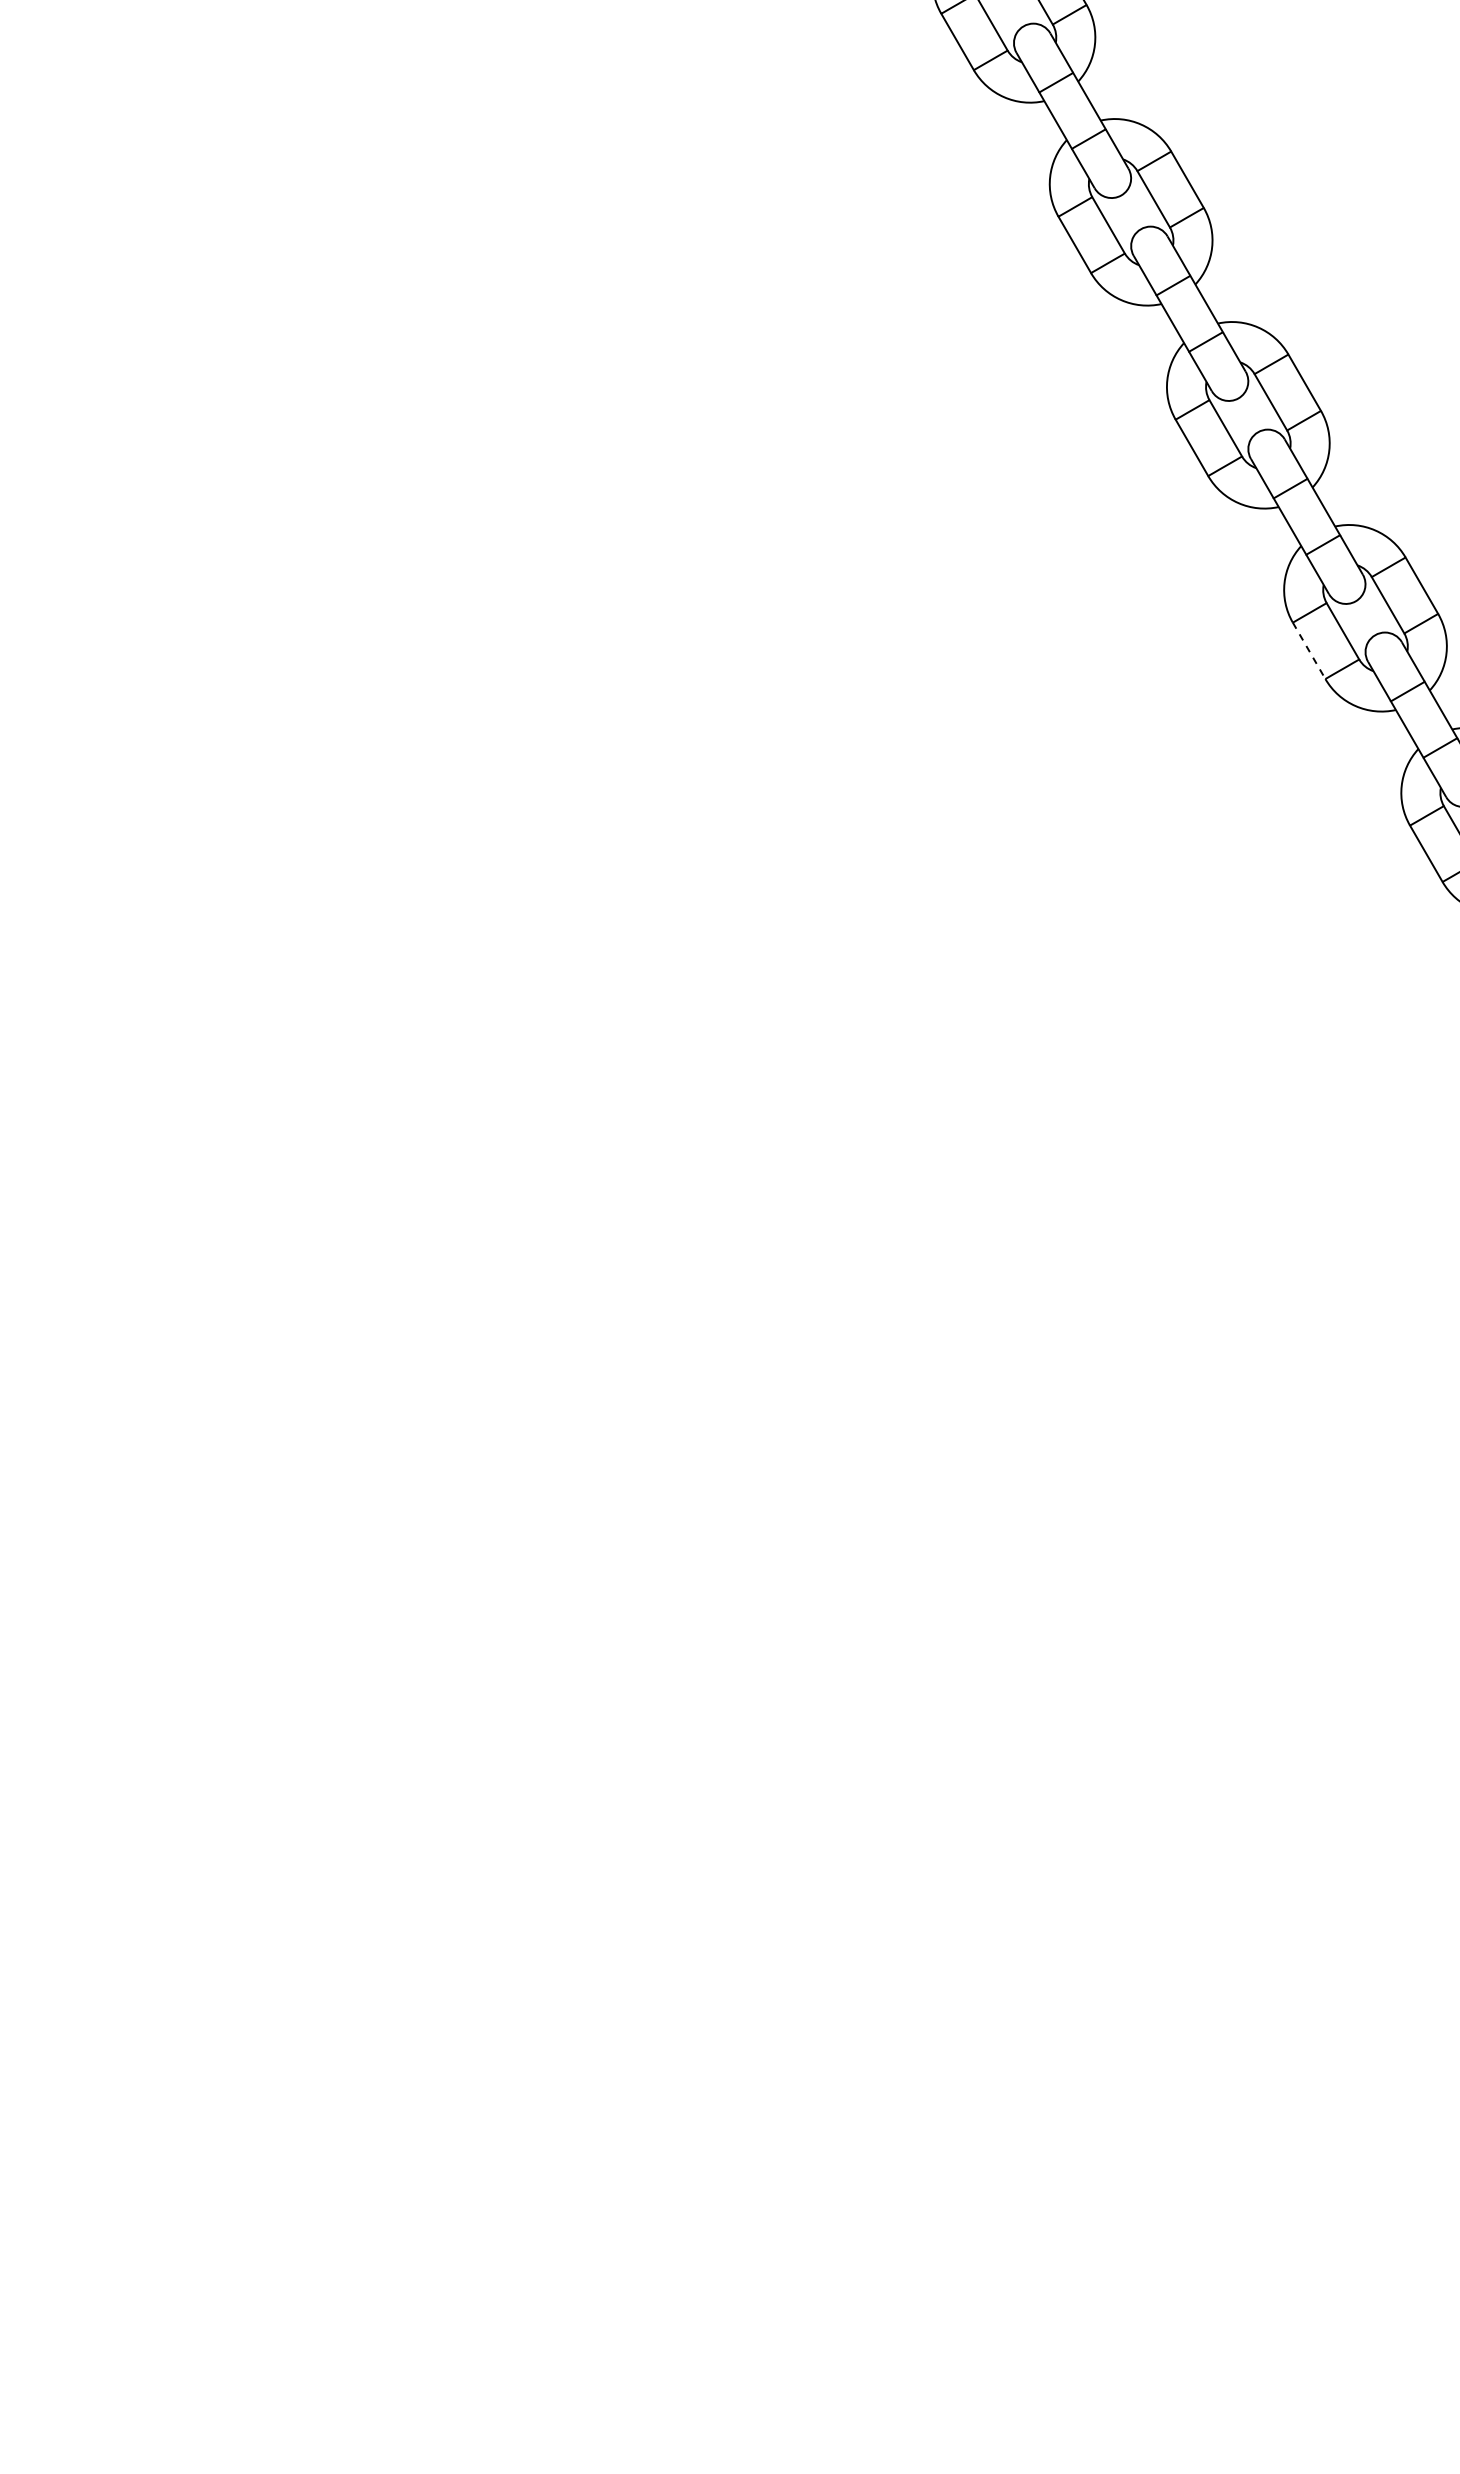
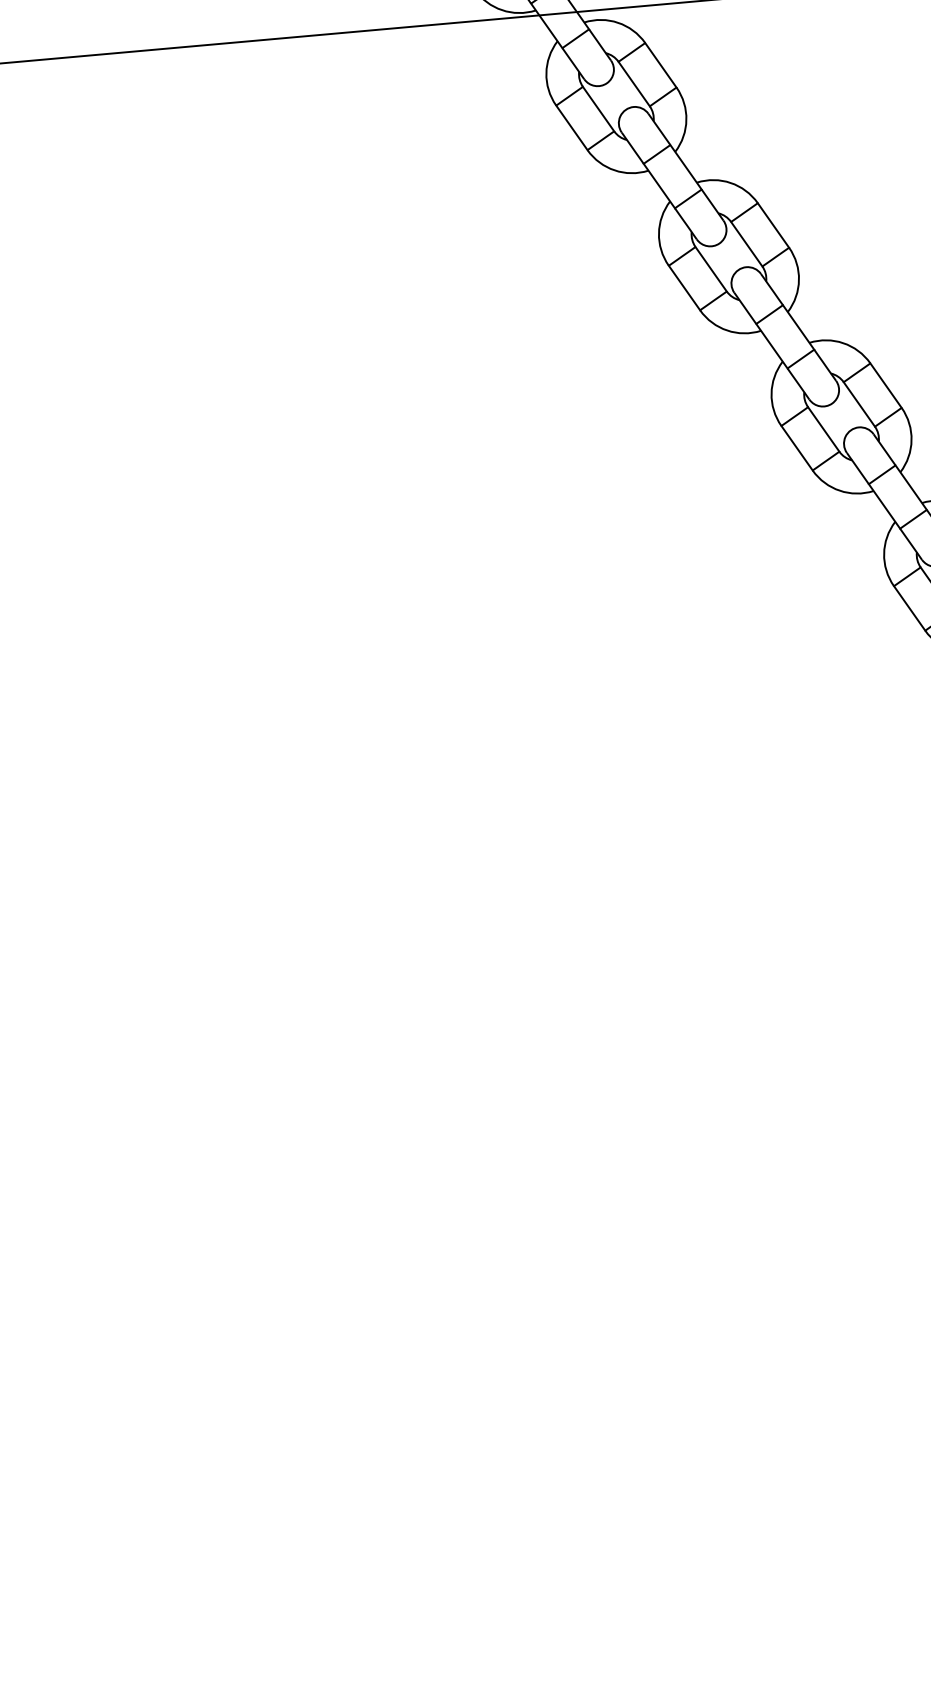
line: (1309, 650) -> (909, 608), dashed -> solid

